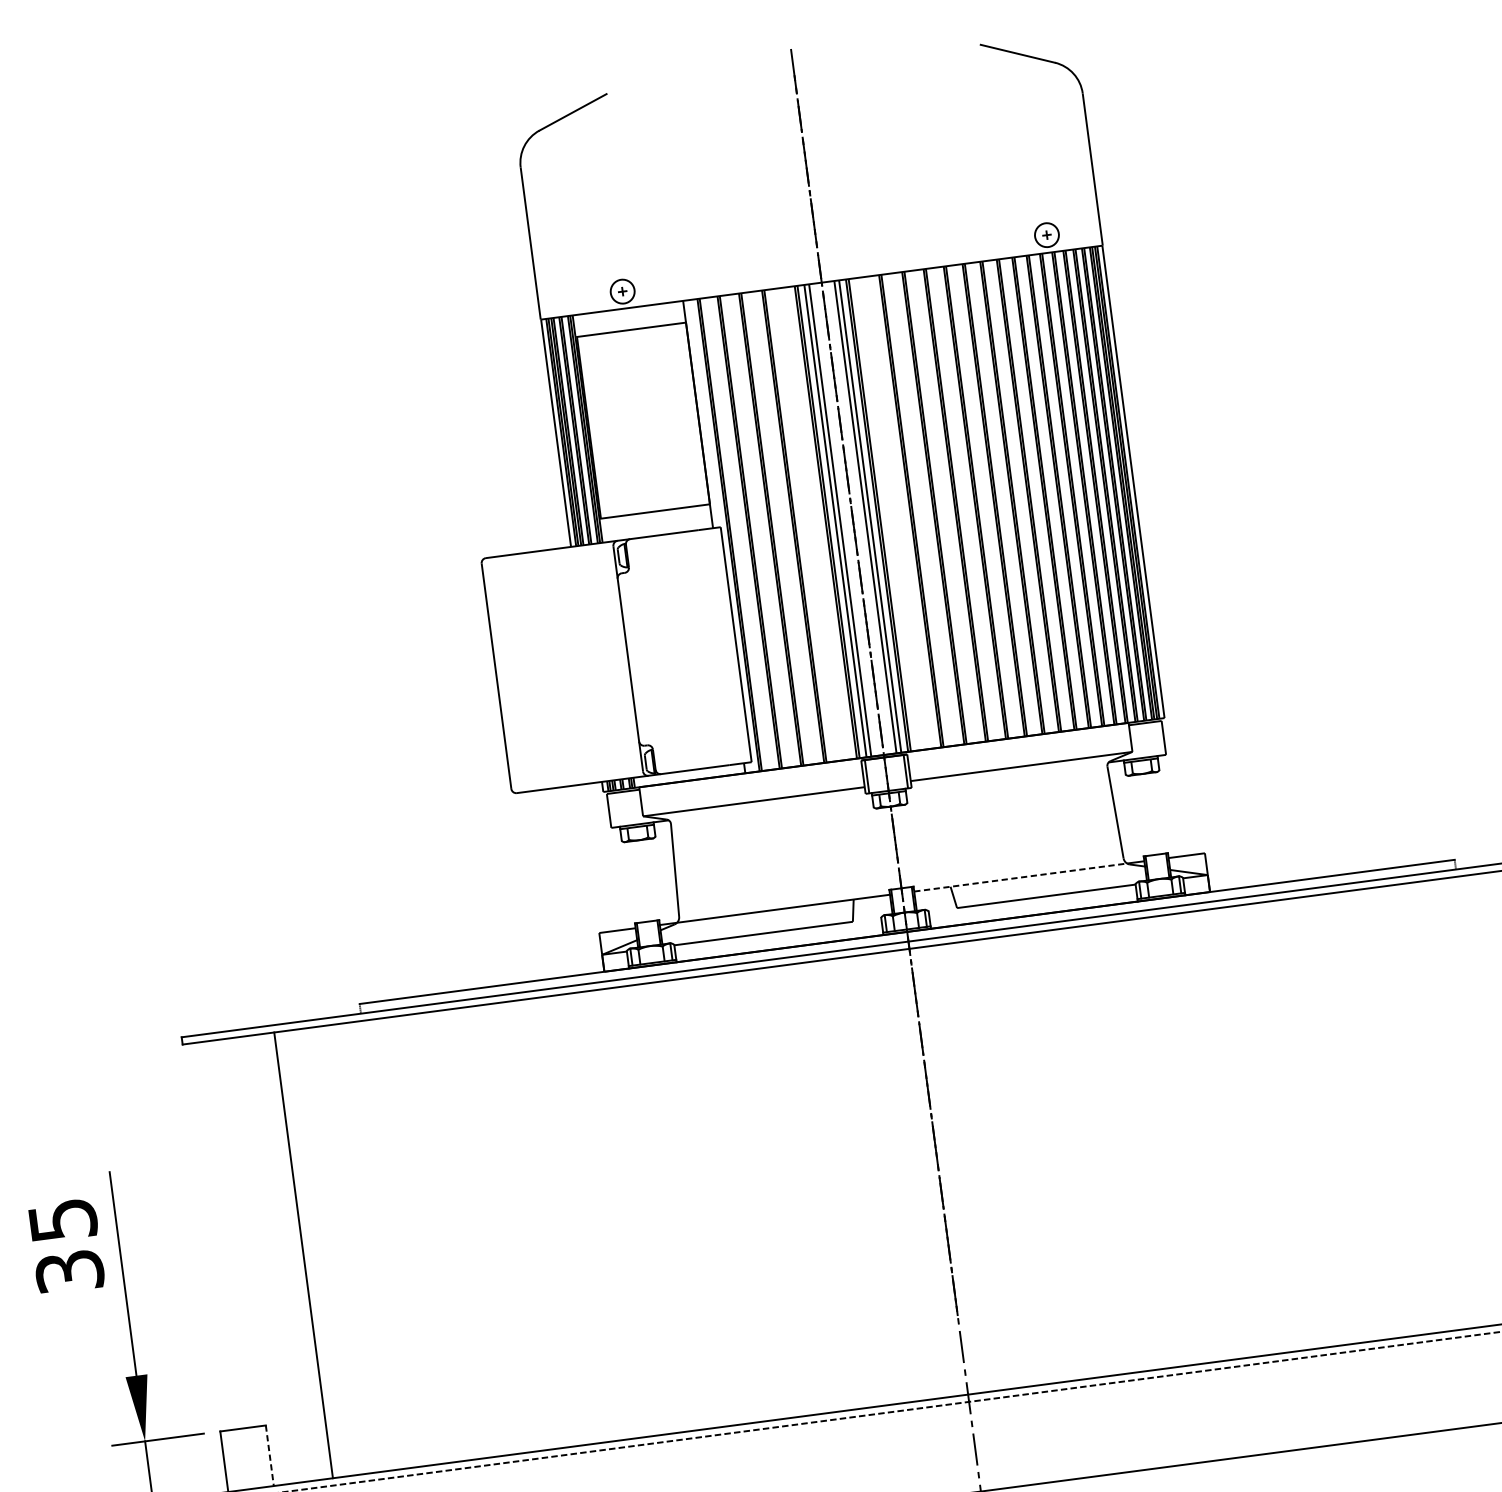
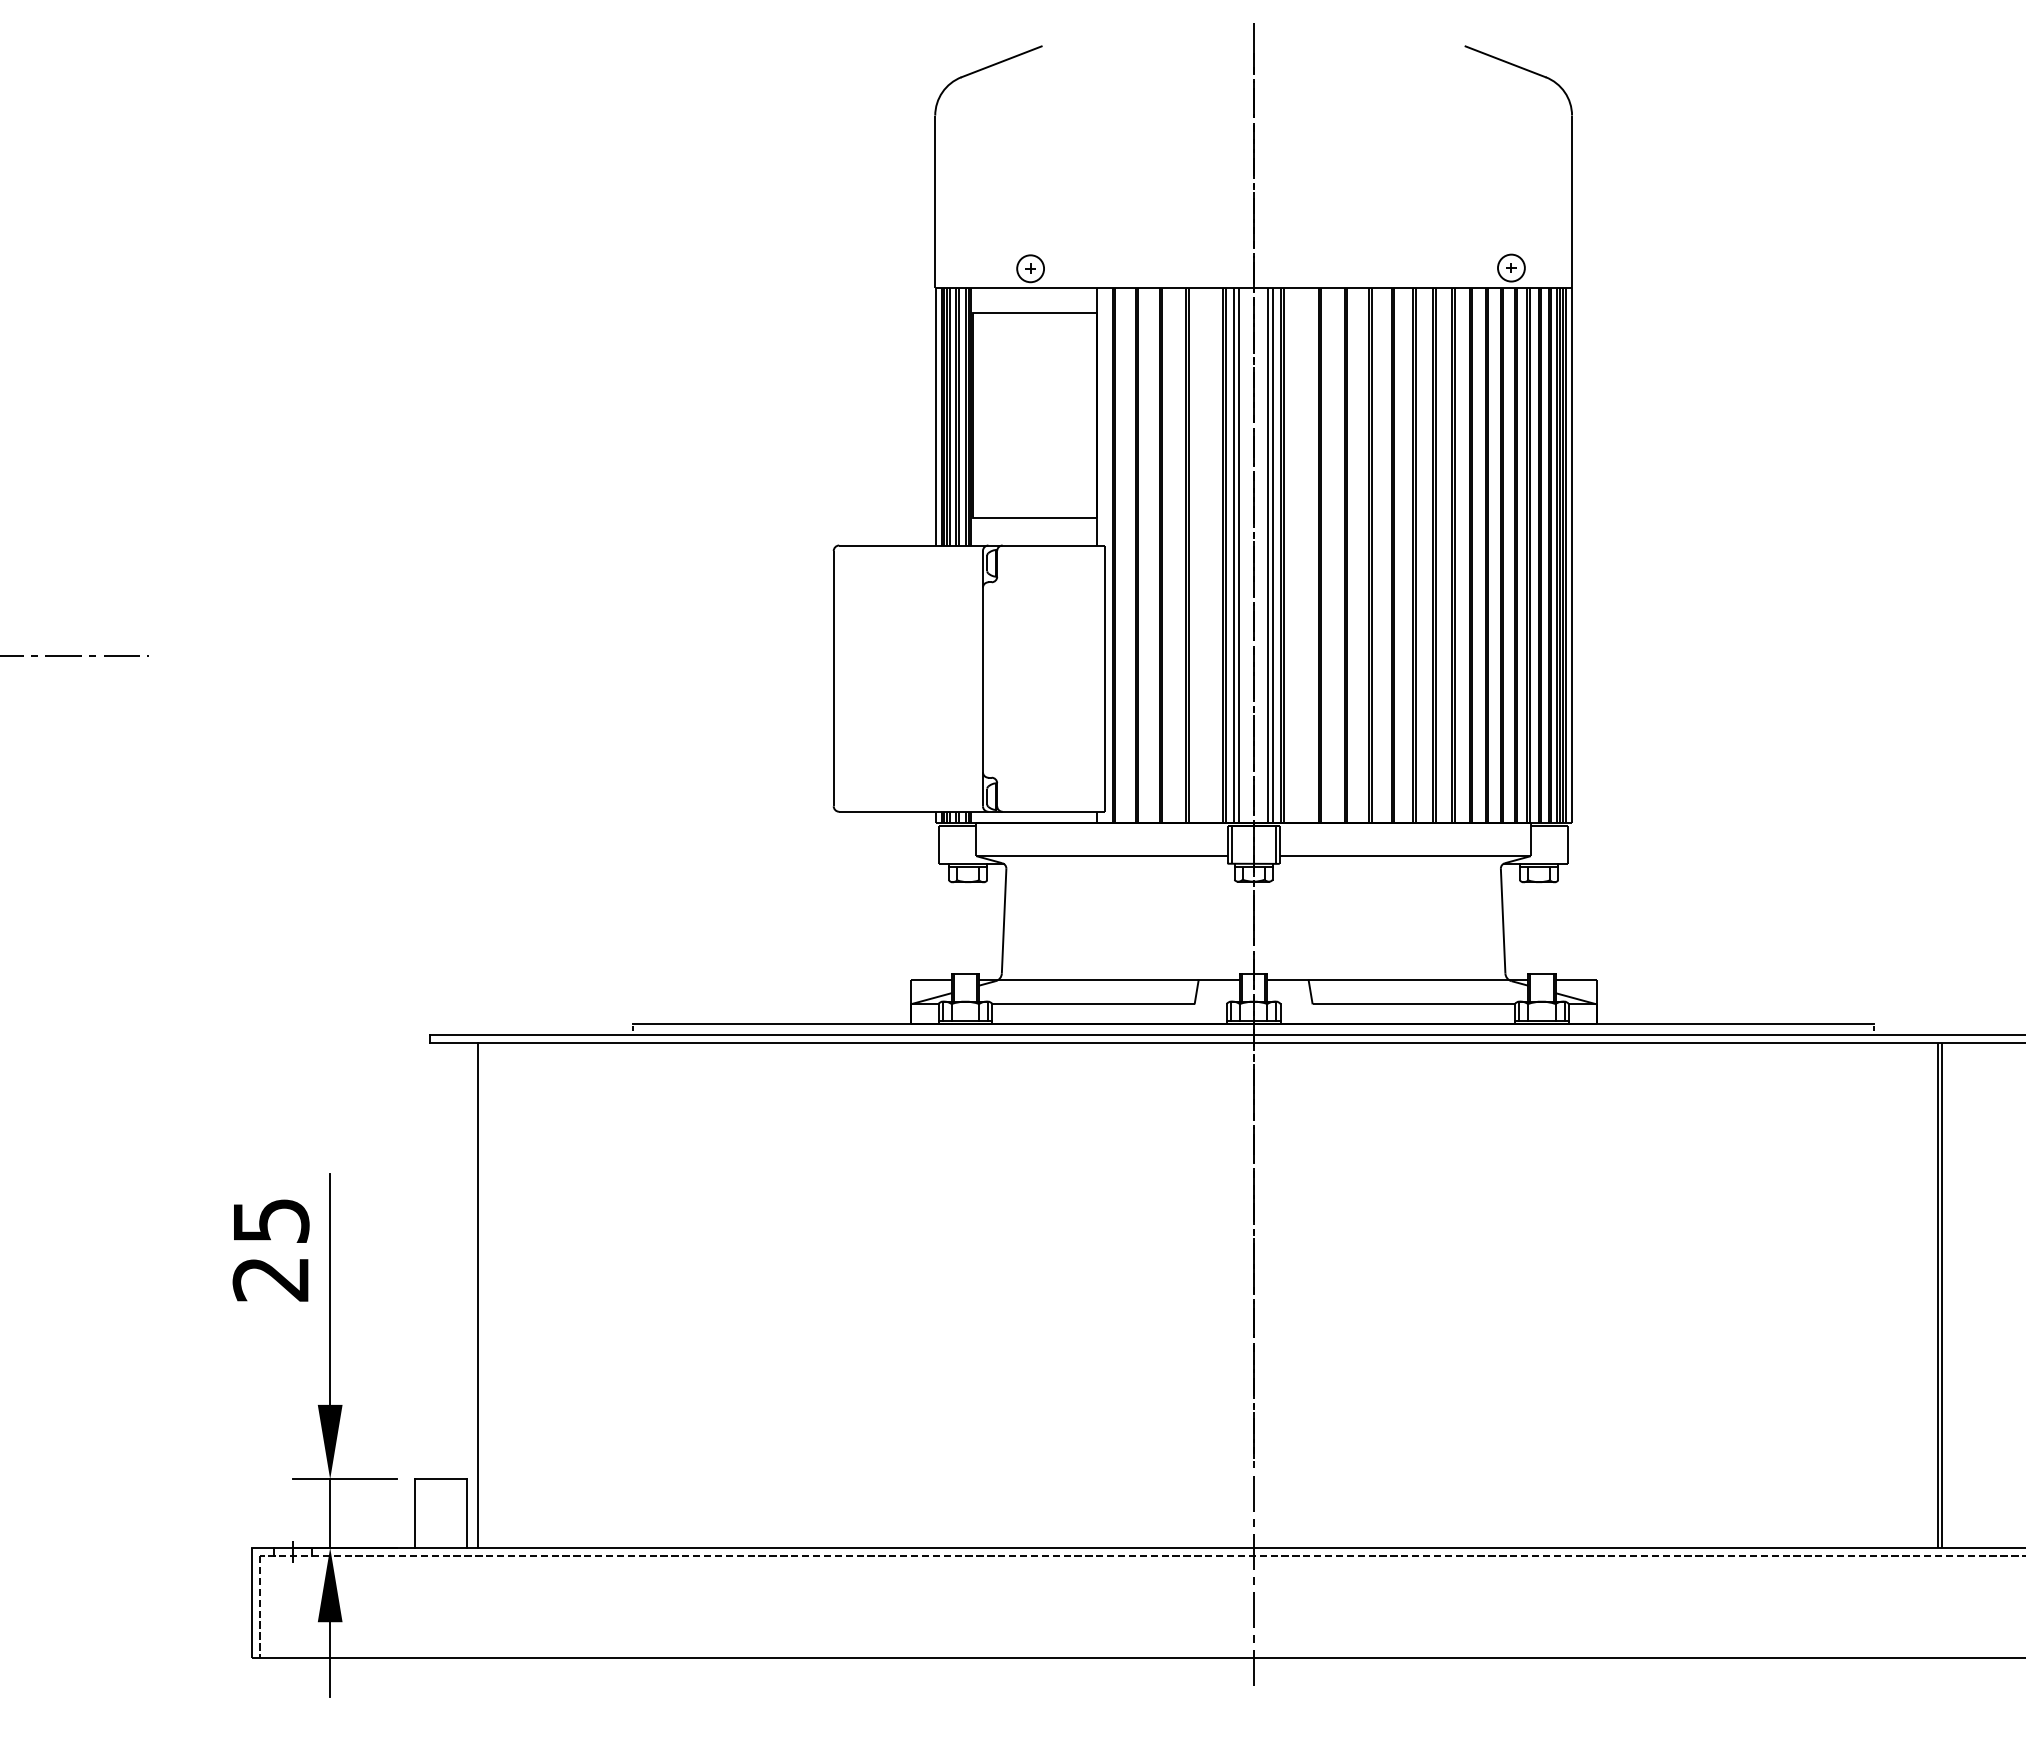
line: (1020, 877) -> (1387, 979), dashed -> solid
line: (303, 1254) -> (477, 1294), moved
text: (69, 1272) -> (270, 1279), 35 -> 25
line: (269, 1456) -> (466, 1514), dashed -> solid

